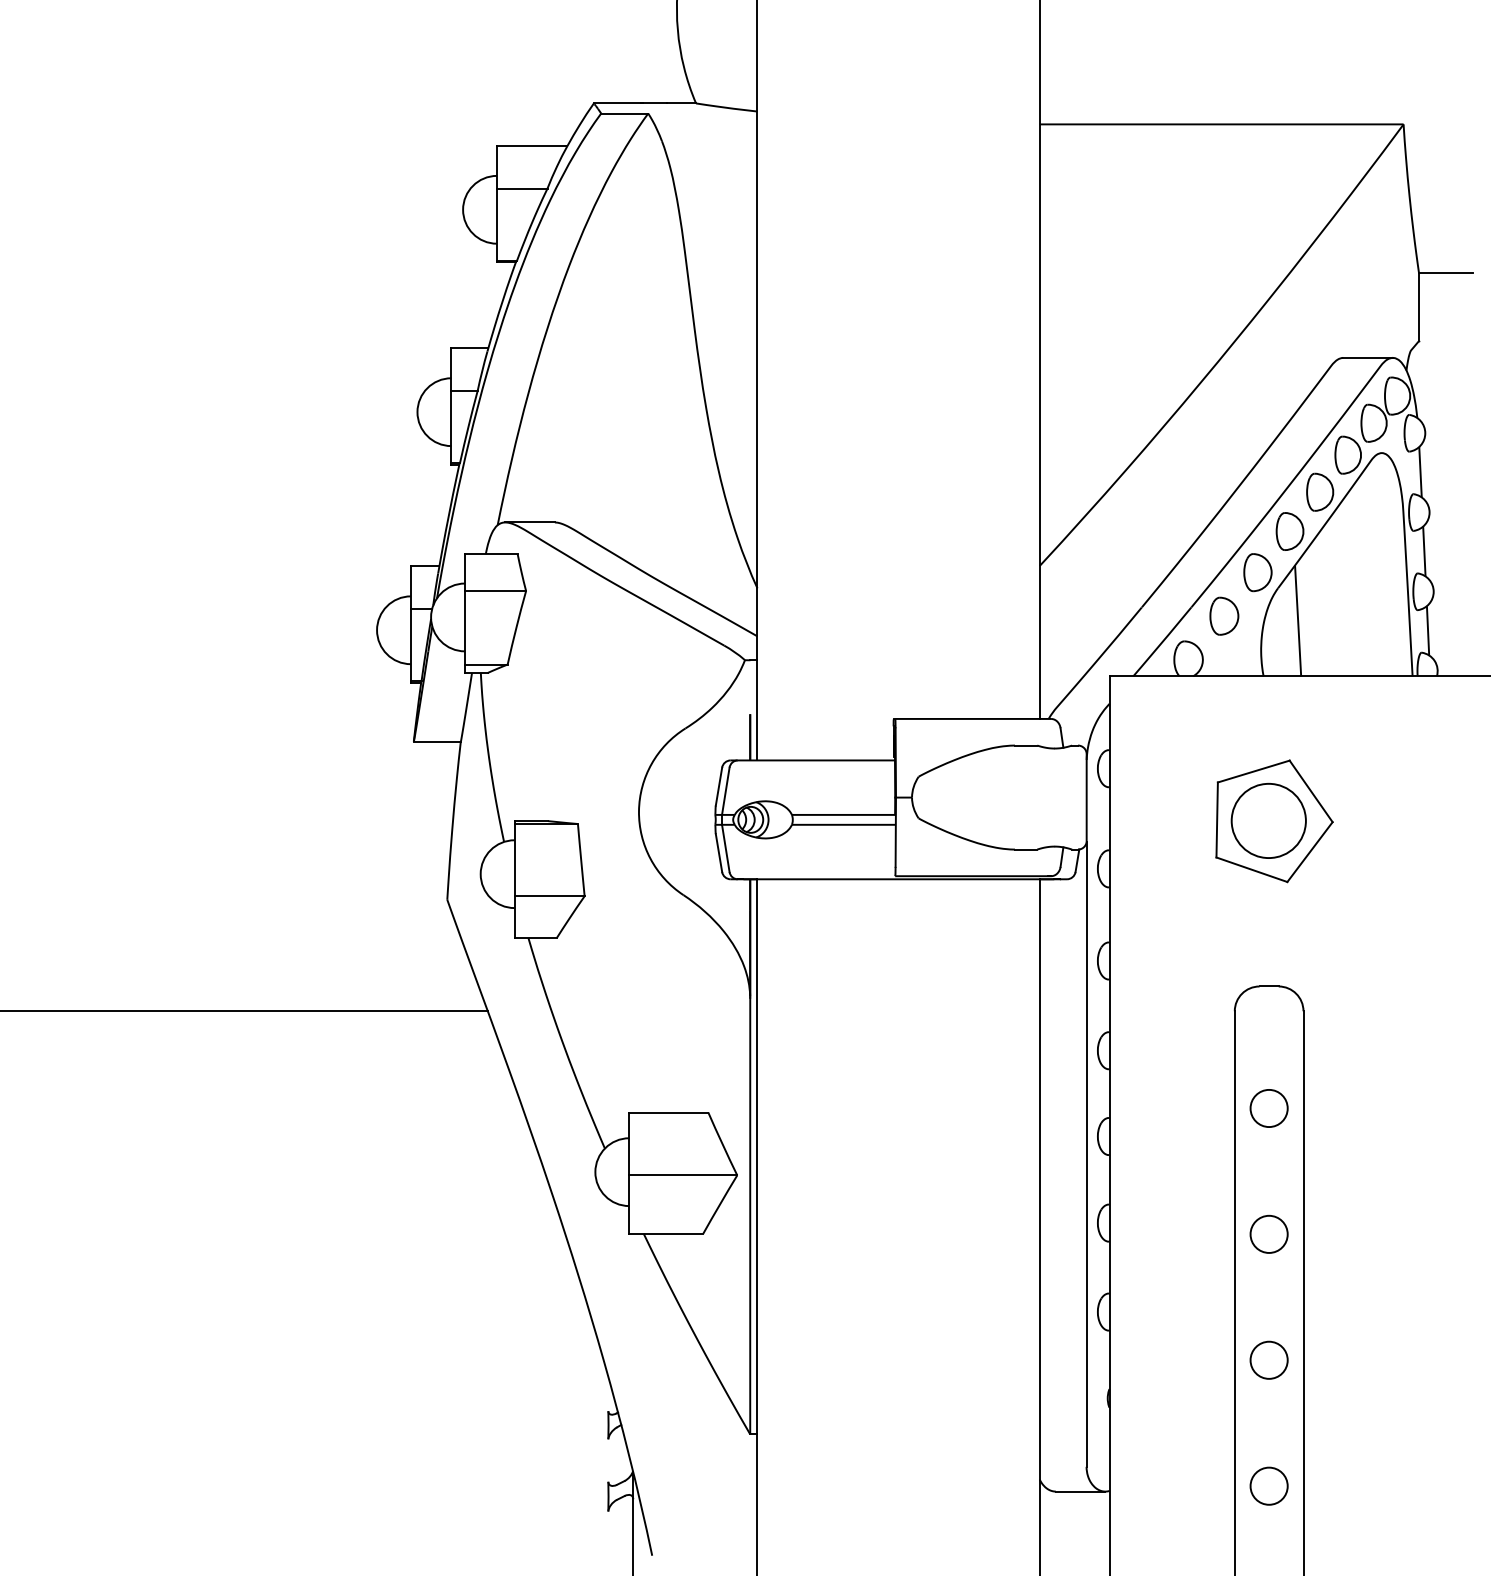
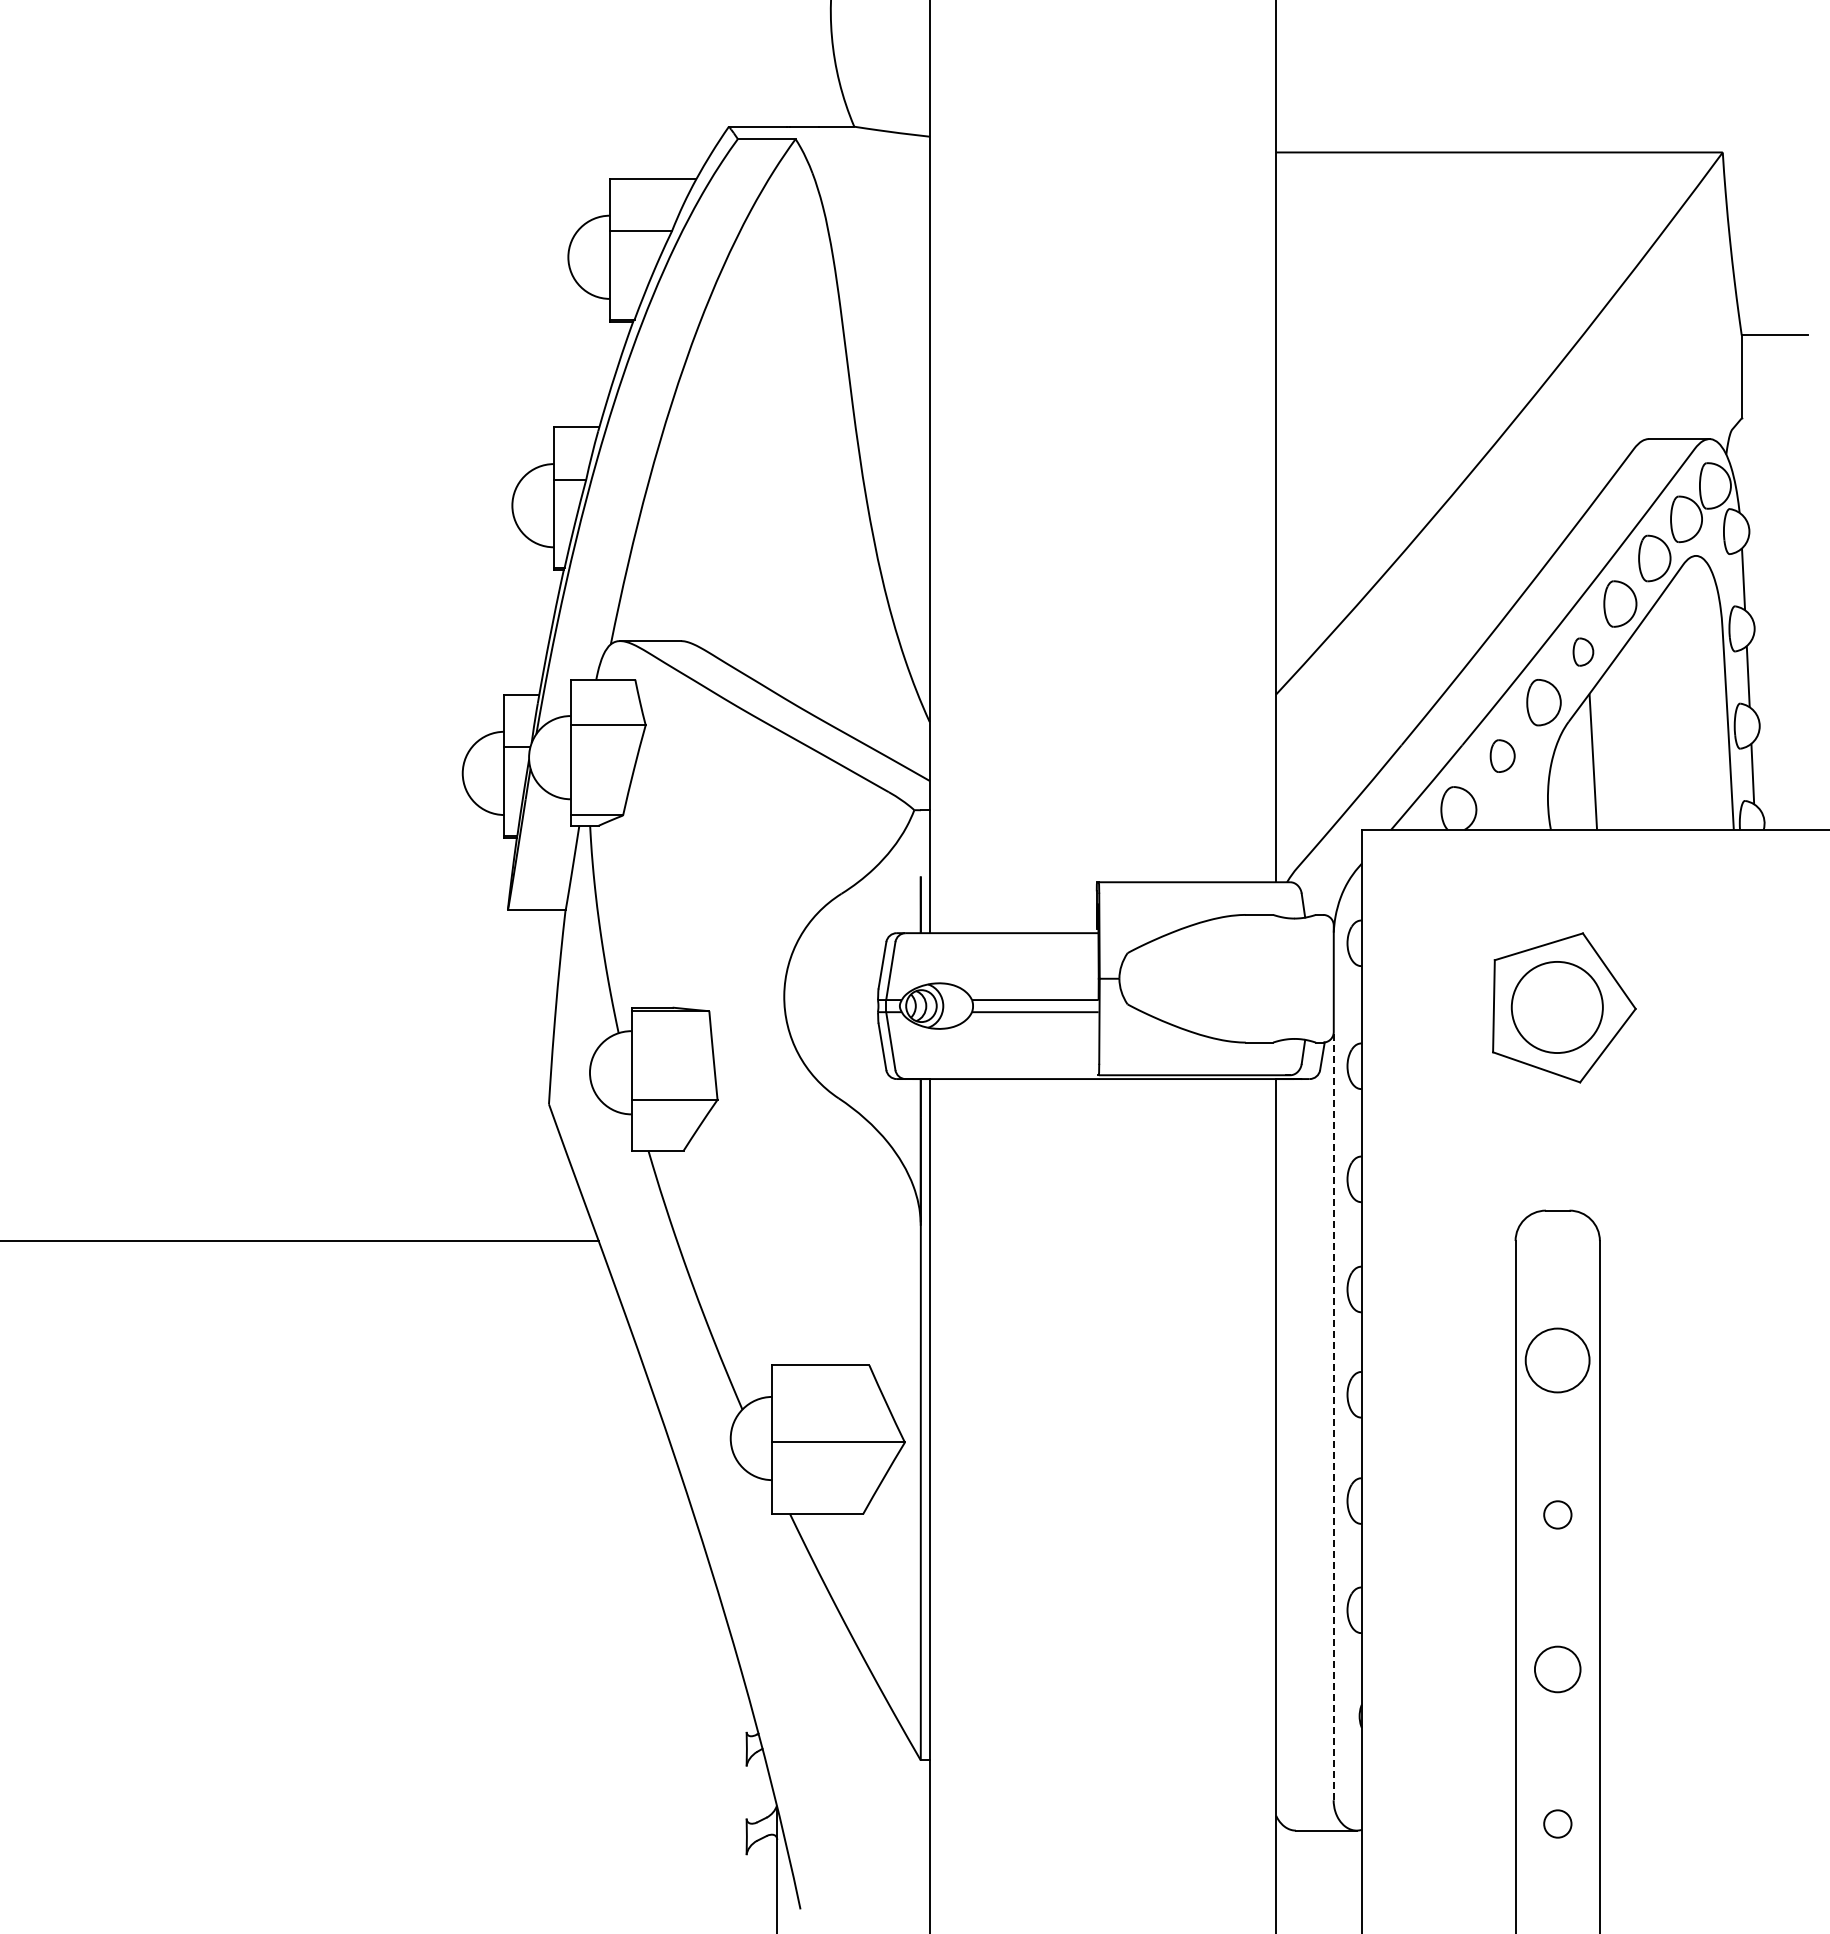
part: (1290, 530) -> (1583, 651), size x0.6
part: (1224, 615) -> (1502, 755), size x0.7
circle: (1268, 1107) -> (1557, 1359), size x1.4
line: (1086, 1154) -> (1333, 1416), solid -> dashed
circle: (1268, 1234) -> (1557, 1514), size x0.6
circle: (1268, 1485) -> (1557, 1823), size x0.6

